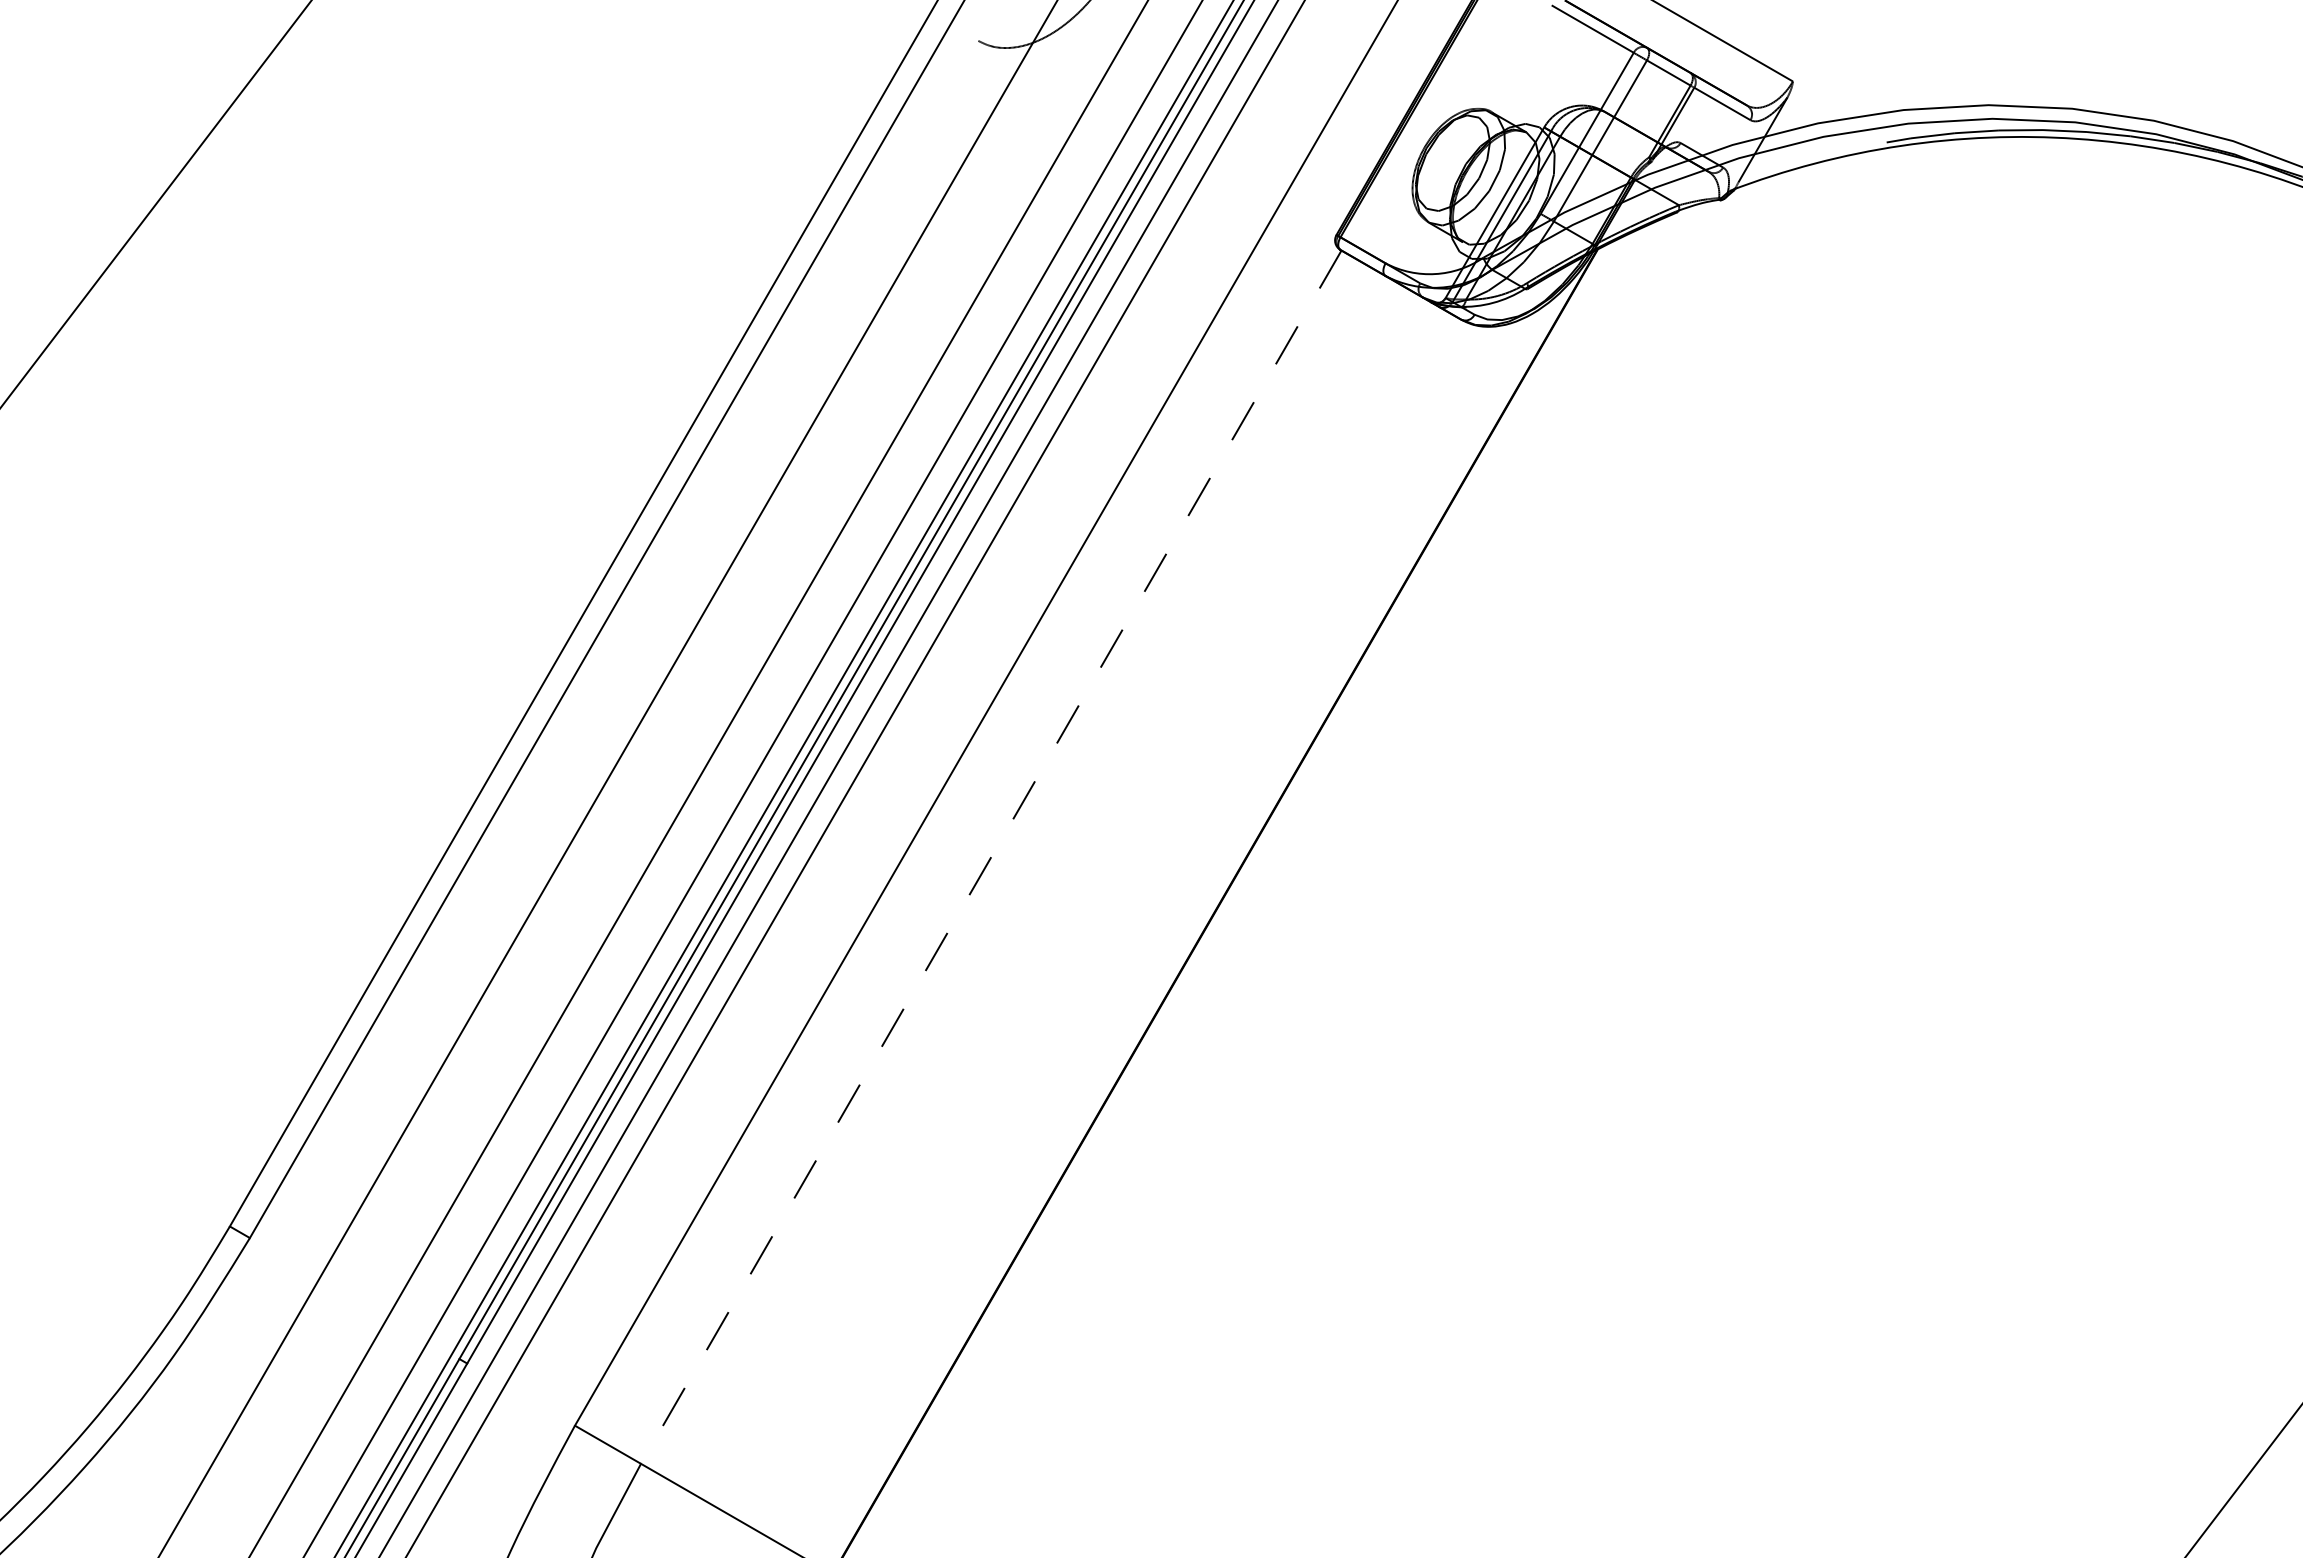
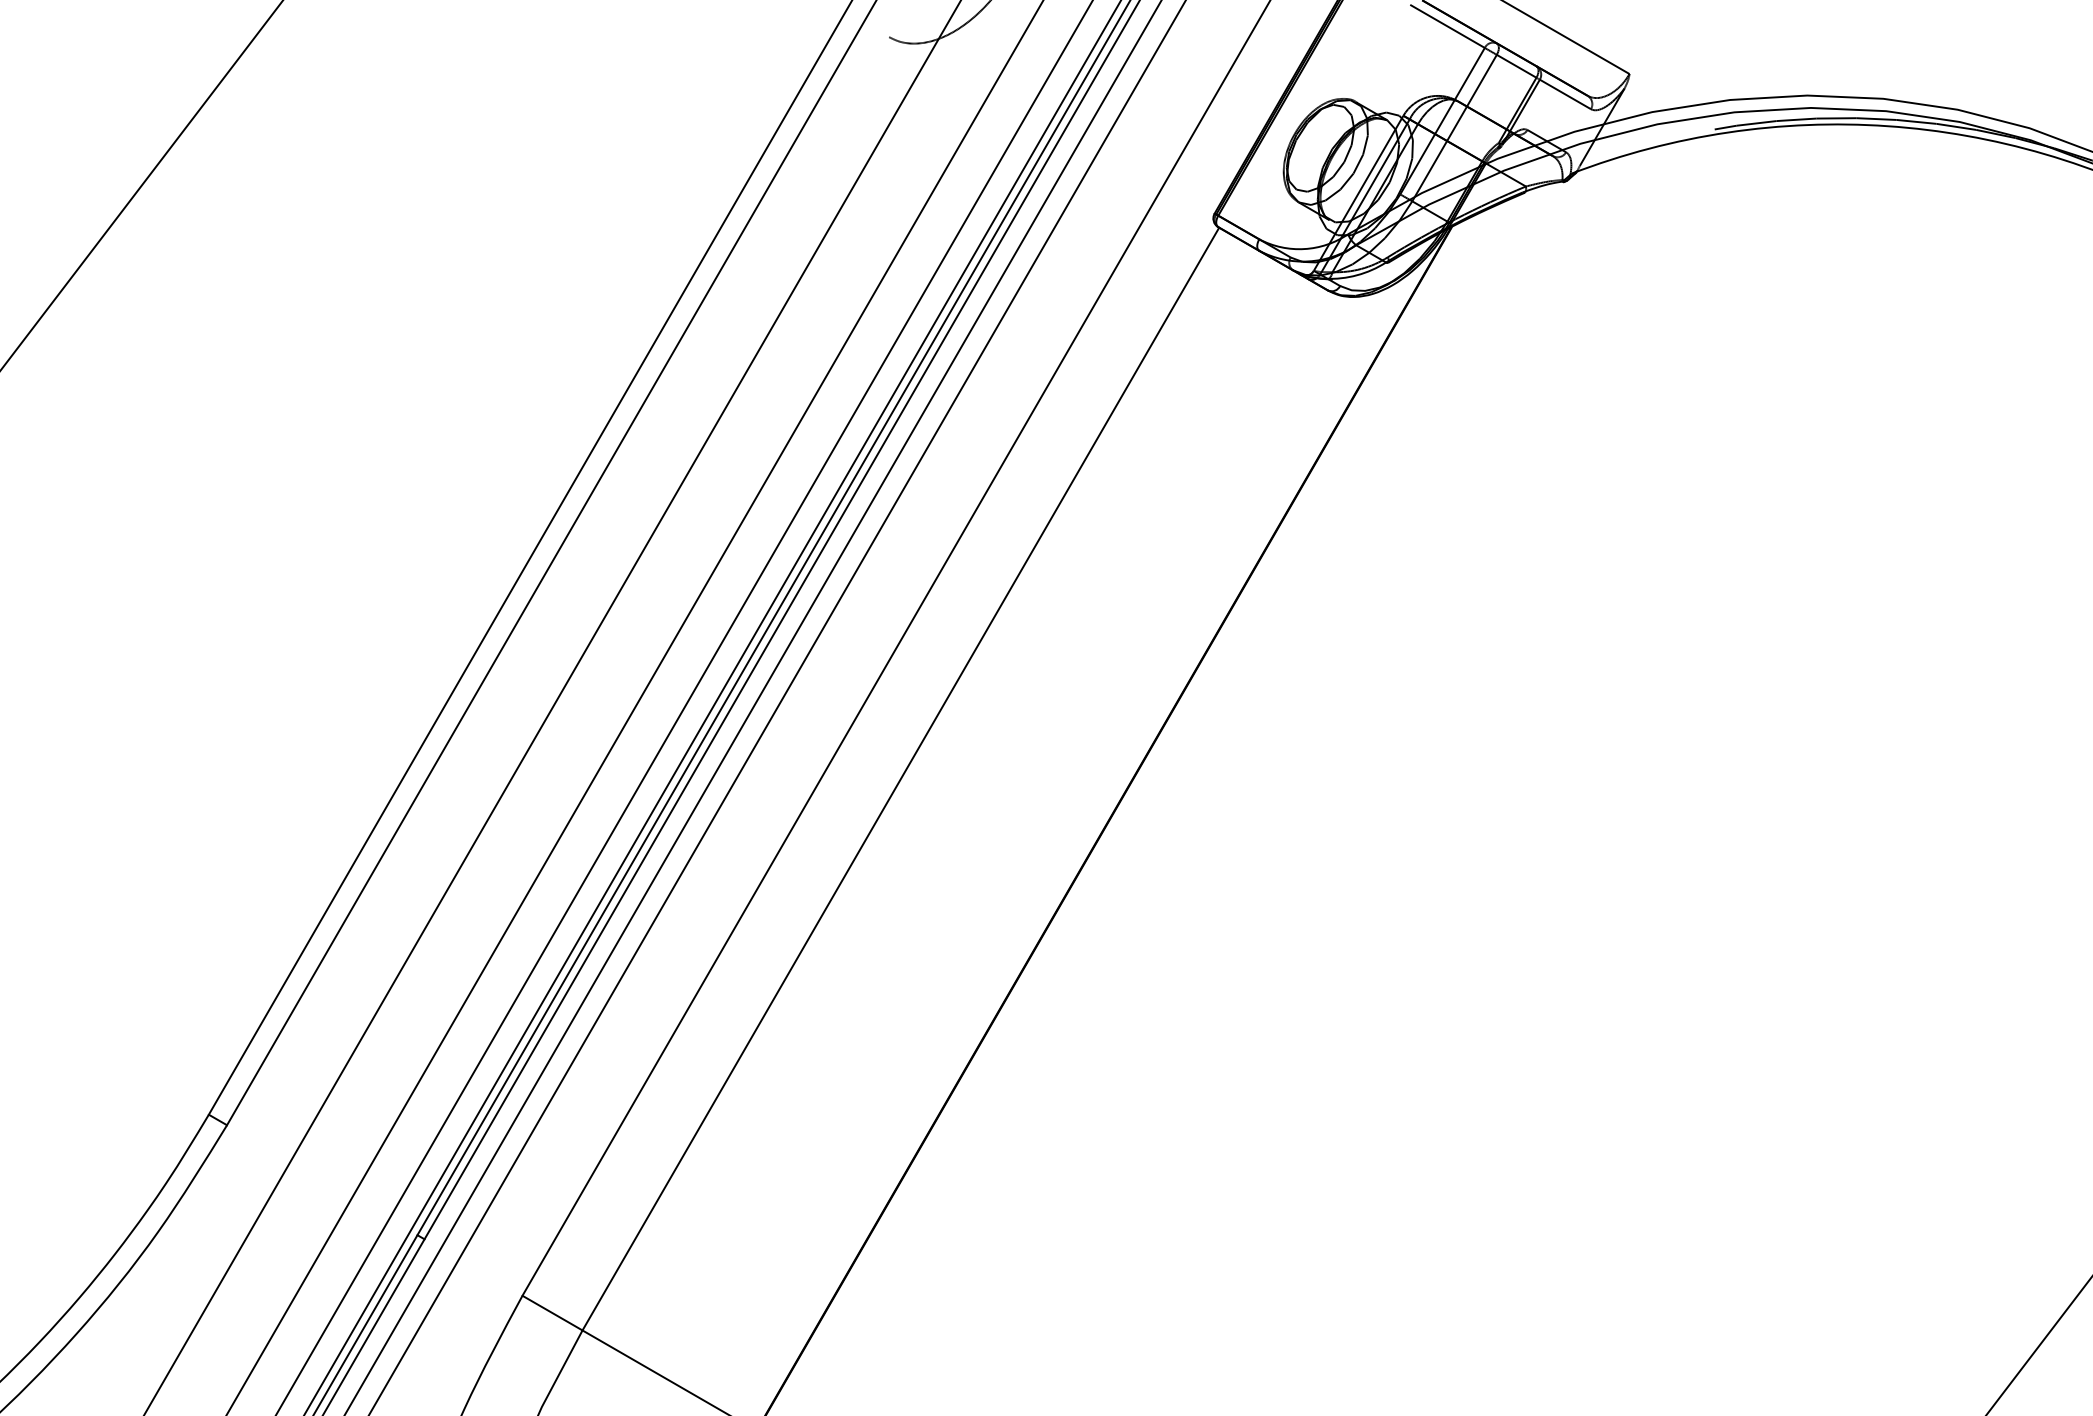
line: (991, 857) -> (901, 779), dashed -> solid

